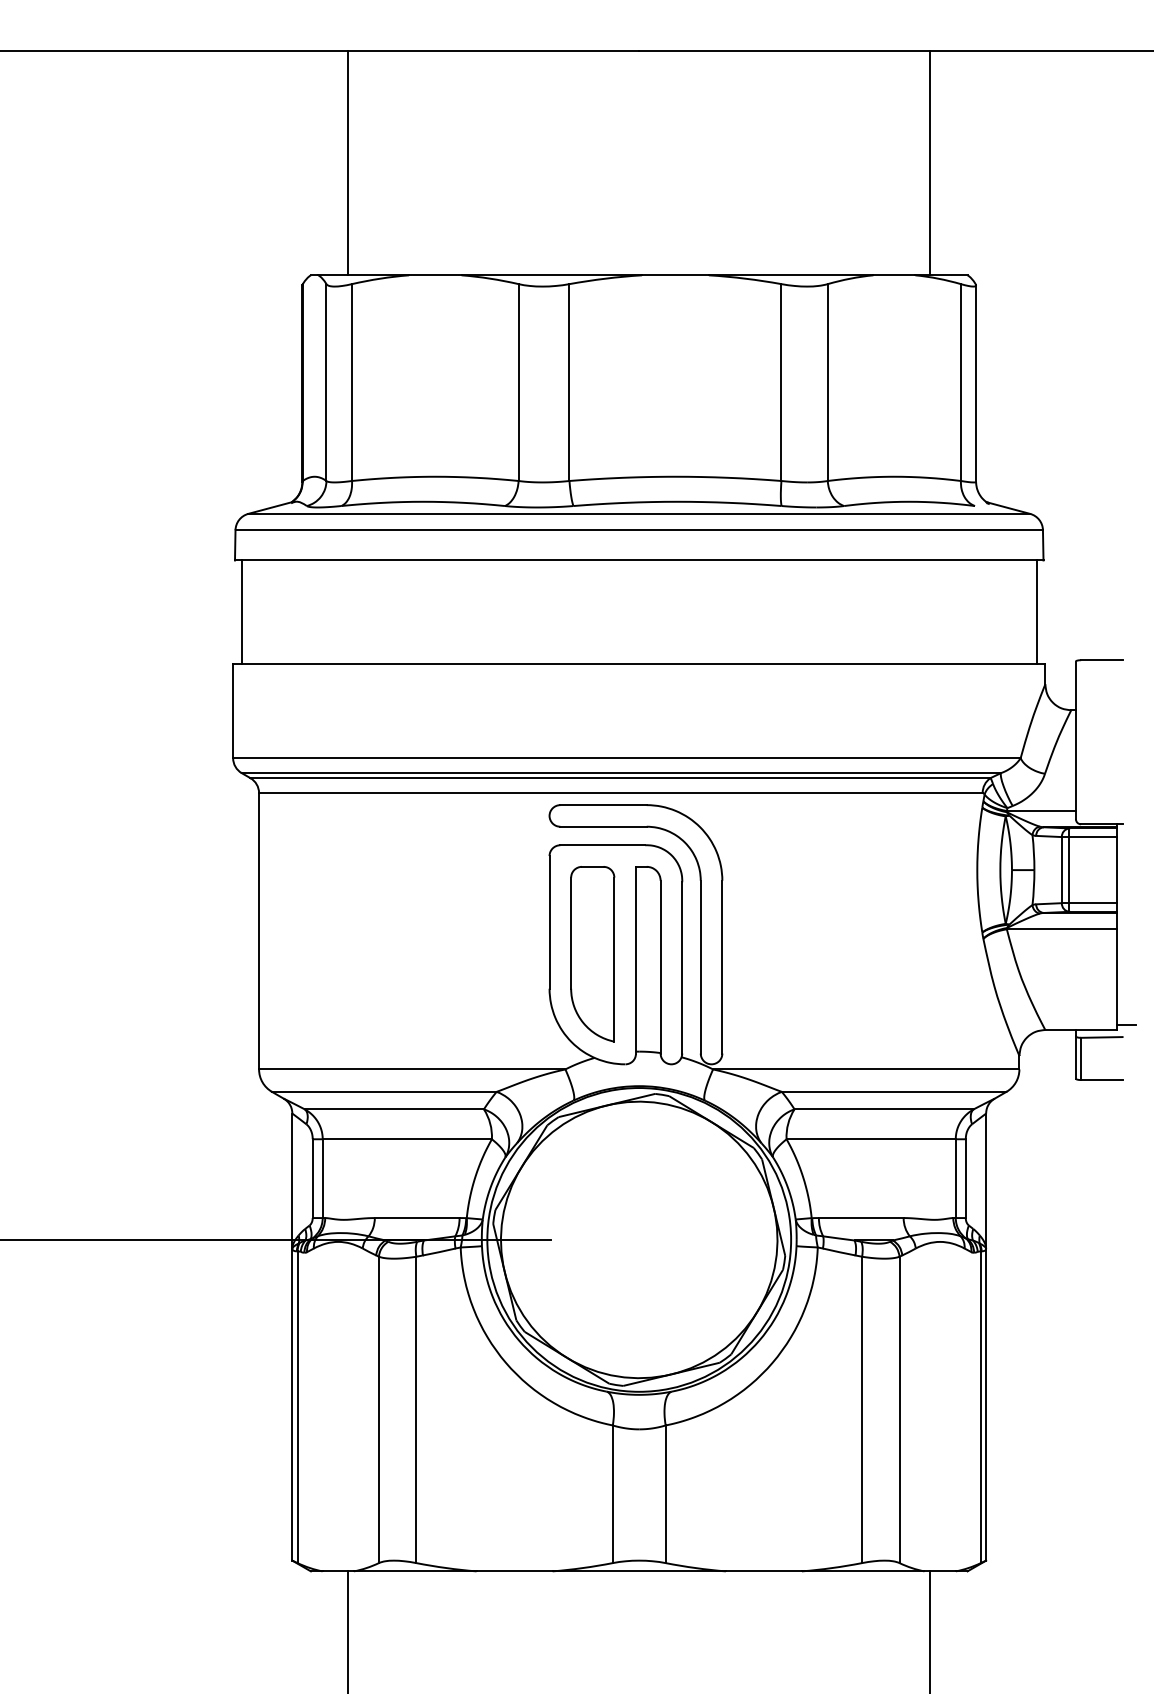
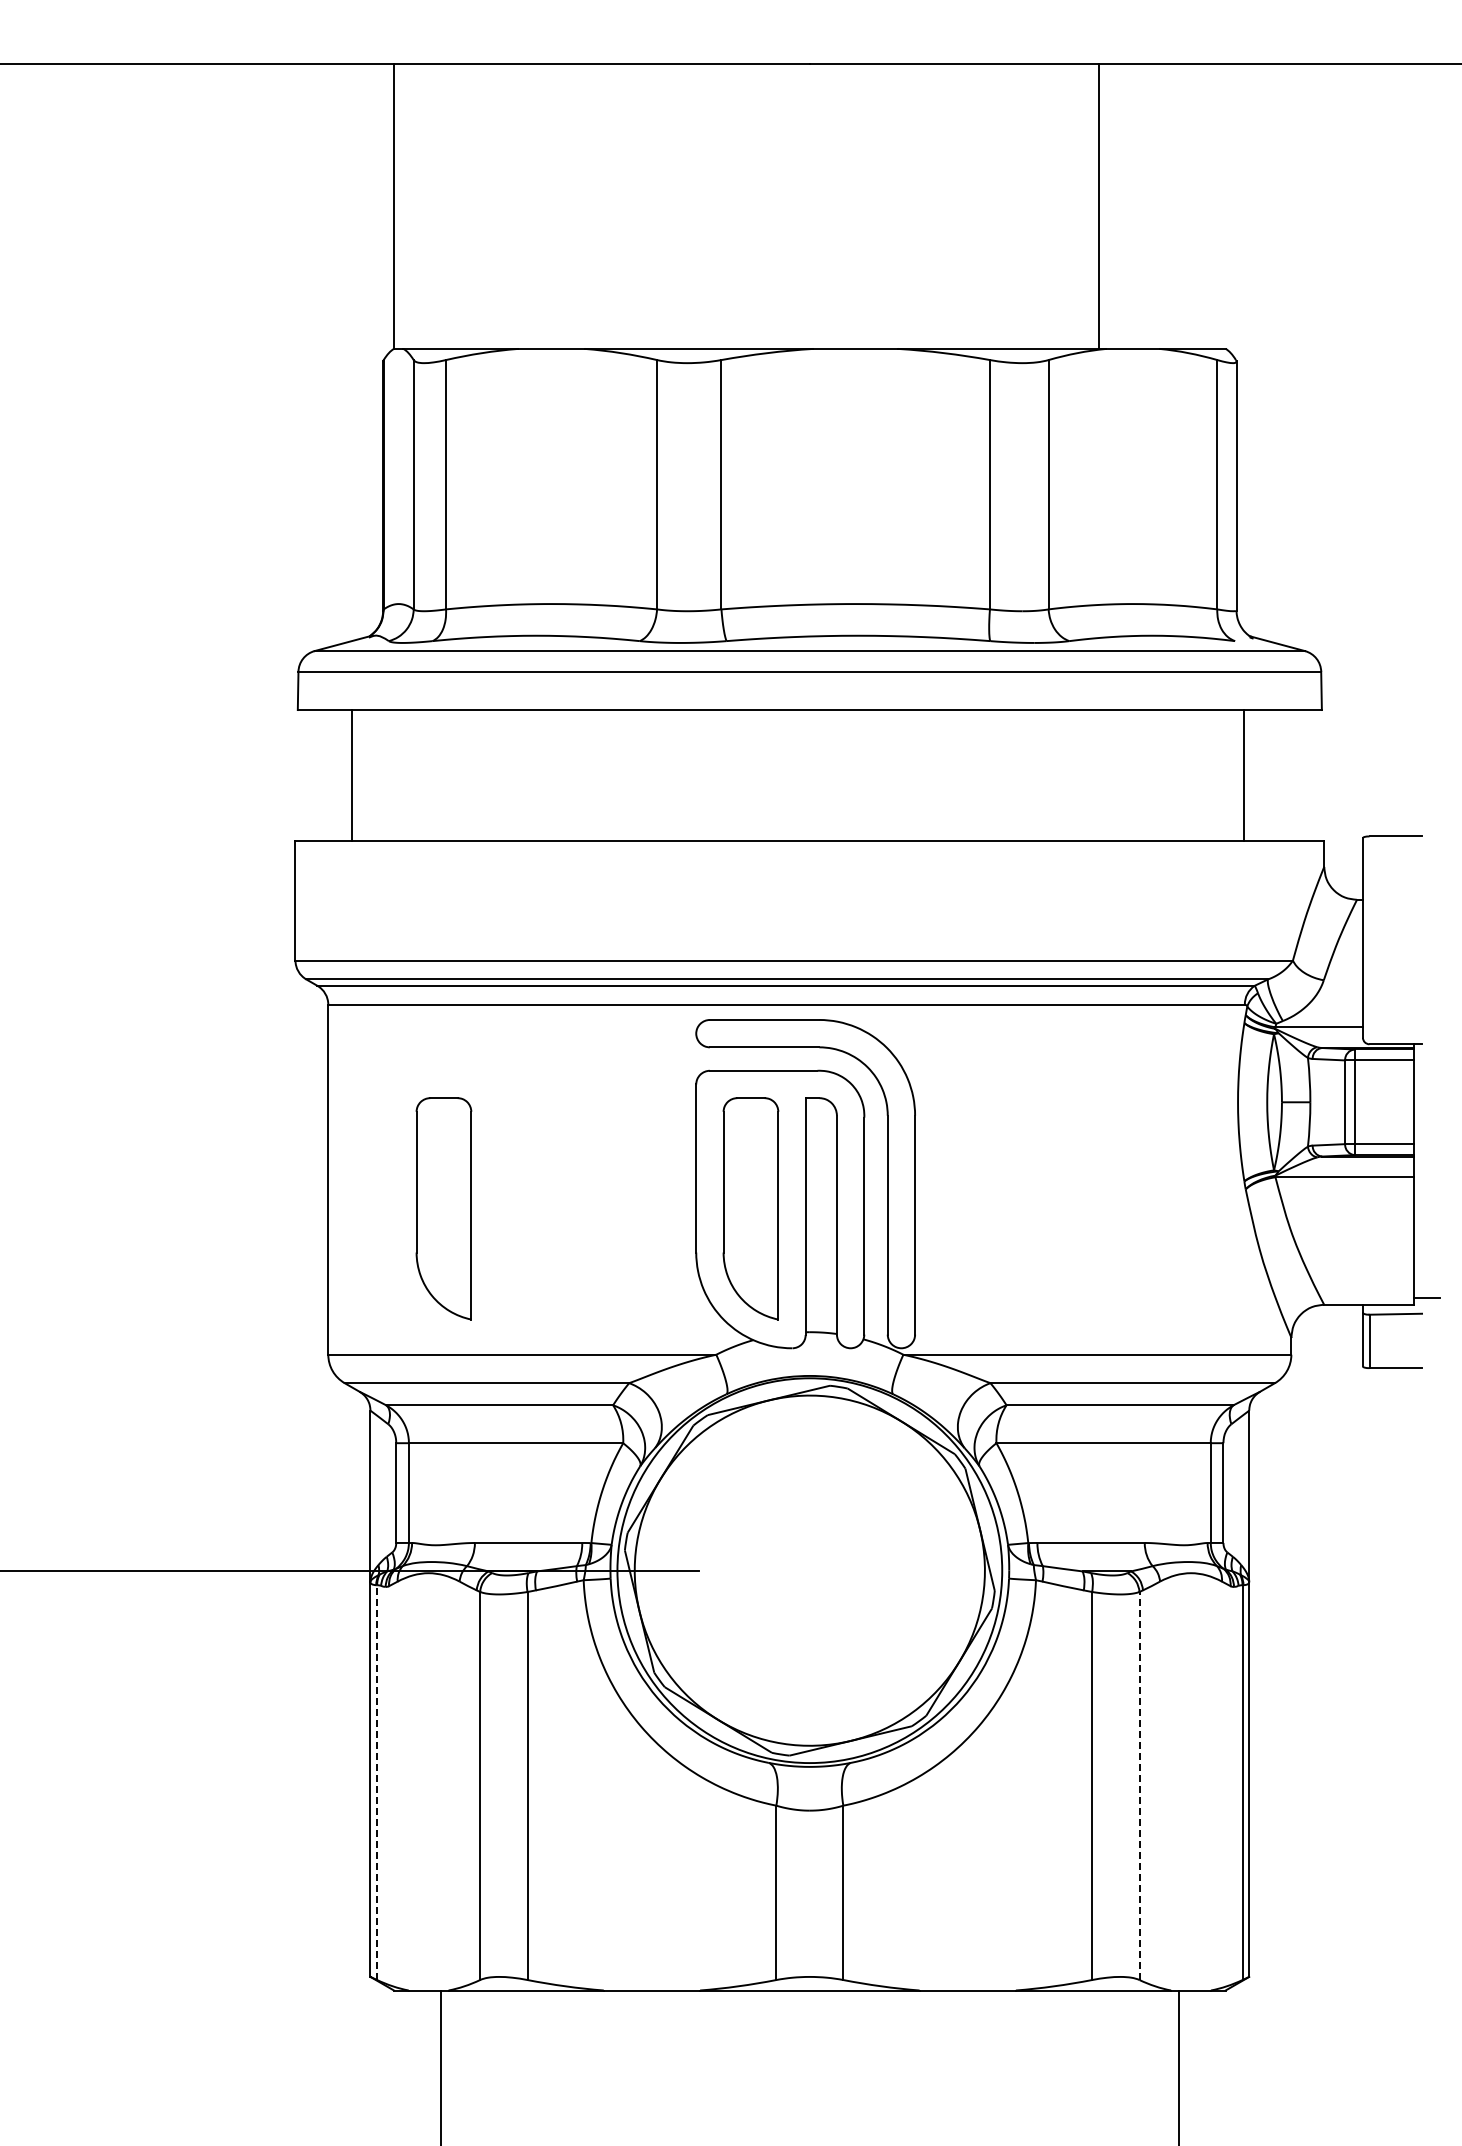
line: (348, 162) -> (394, 206), moved
line: (930, 162) -> (1098, 206), moved
line: (241, 612) -> (352, 775), moved
line: (1036, 612) -> (1244, 775), moved
part: (350, 953) -> (443, 1208), added
line: (297, 1407) -> (377, 1782), solid -> dashed
line: (899, 1409) -> (1139, 1785), solid -> dashed

